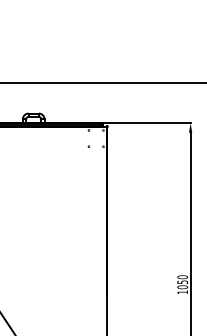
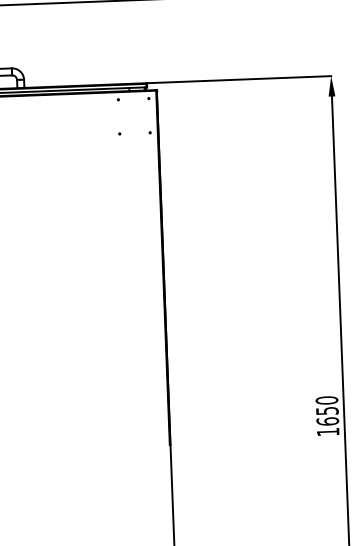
text: (182, 286) -> (327, 419), 1050 -> 1650

